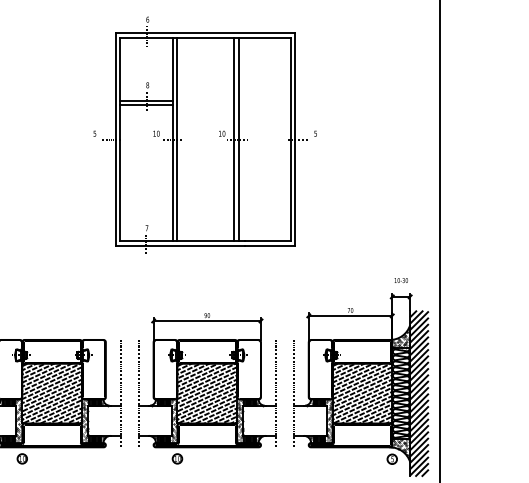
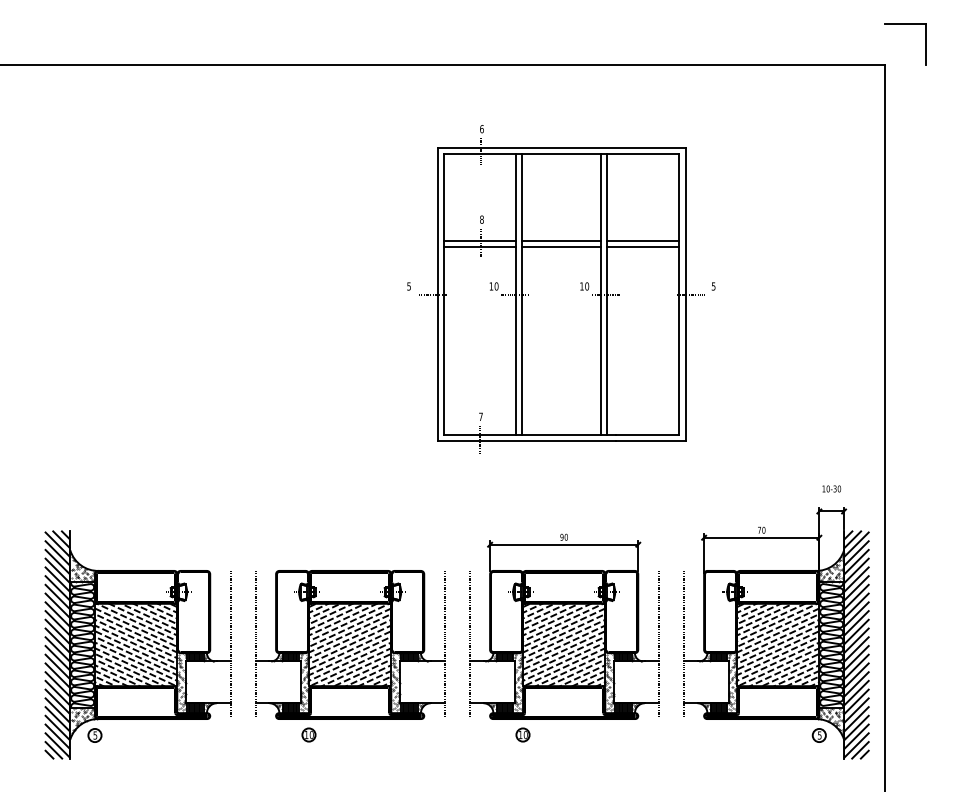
line: (205, 100) -> (561, 240), added
line: (264, 100) -> (643, 240), added
line: (205, 104) -> (561, 246), added
line: (264, 104) -> (643, 246), added

